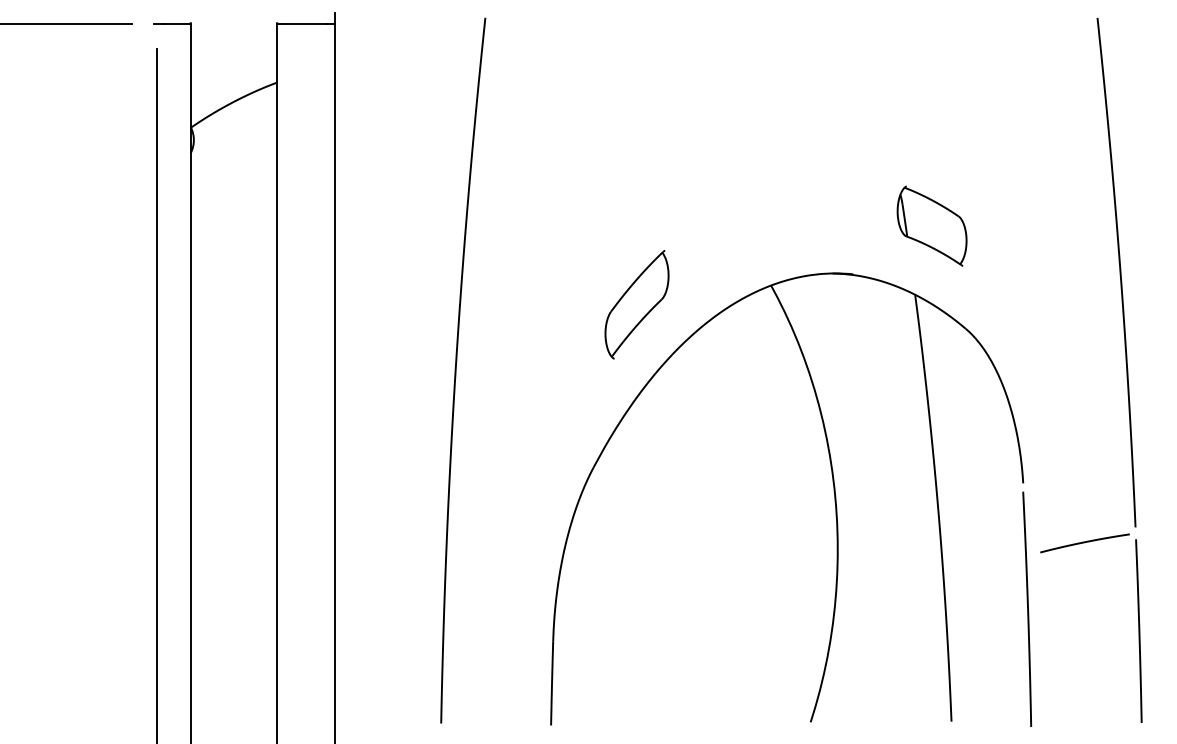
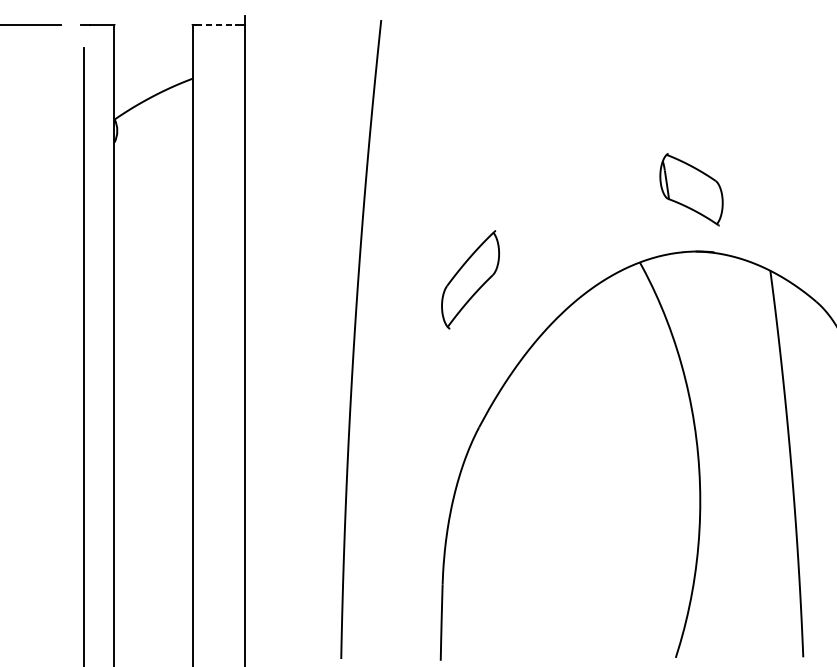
line: (303, 23) -> (216, 25), solid -> dashed
part: (931, 225) -> (690, 189), moved
part: (636, 304) -> (470, 279), moved

